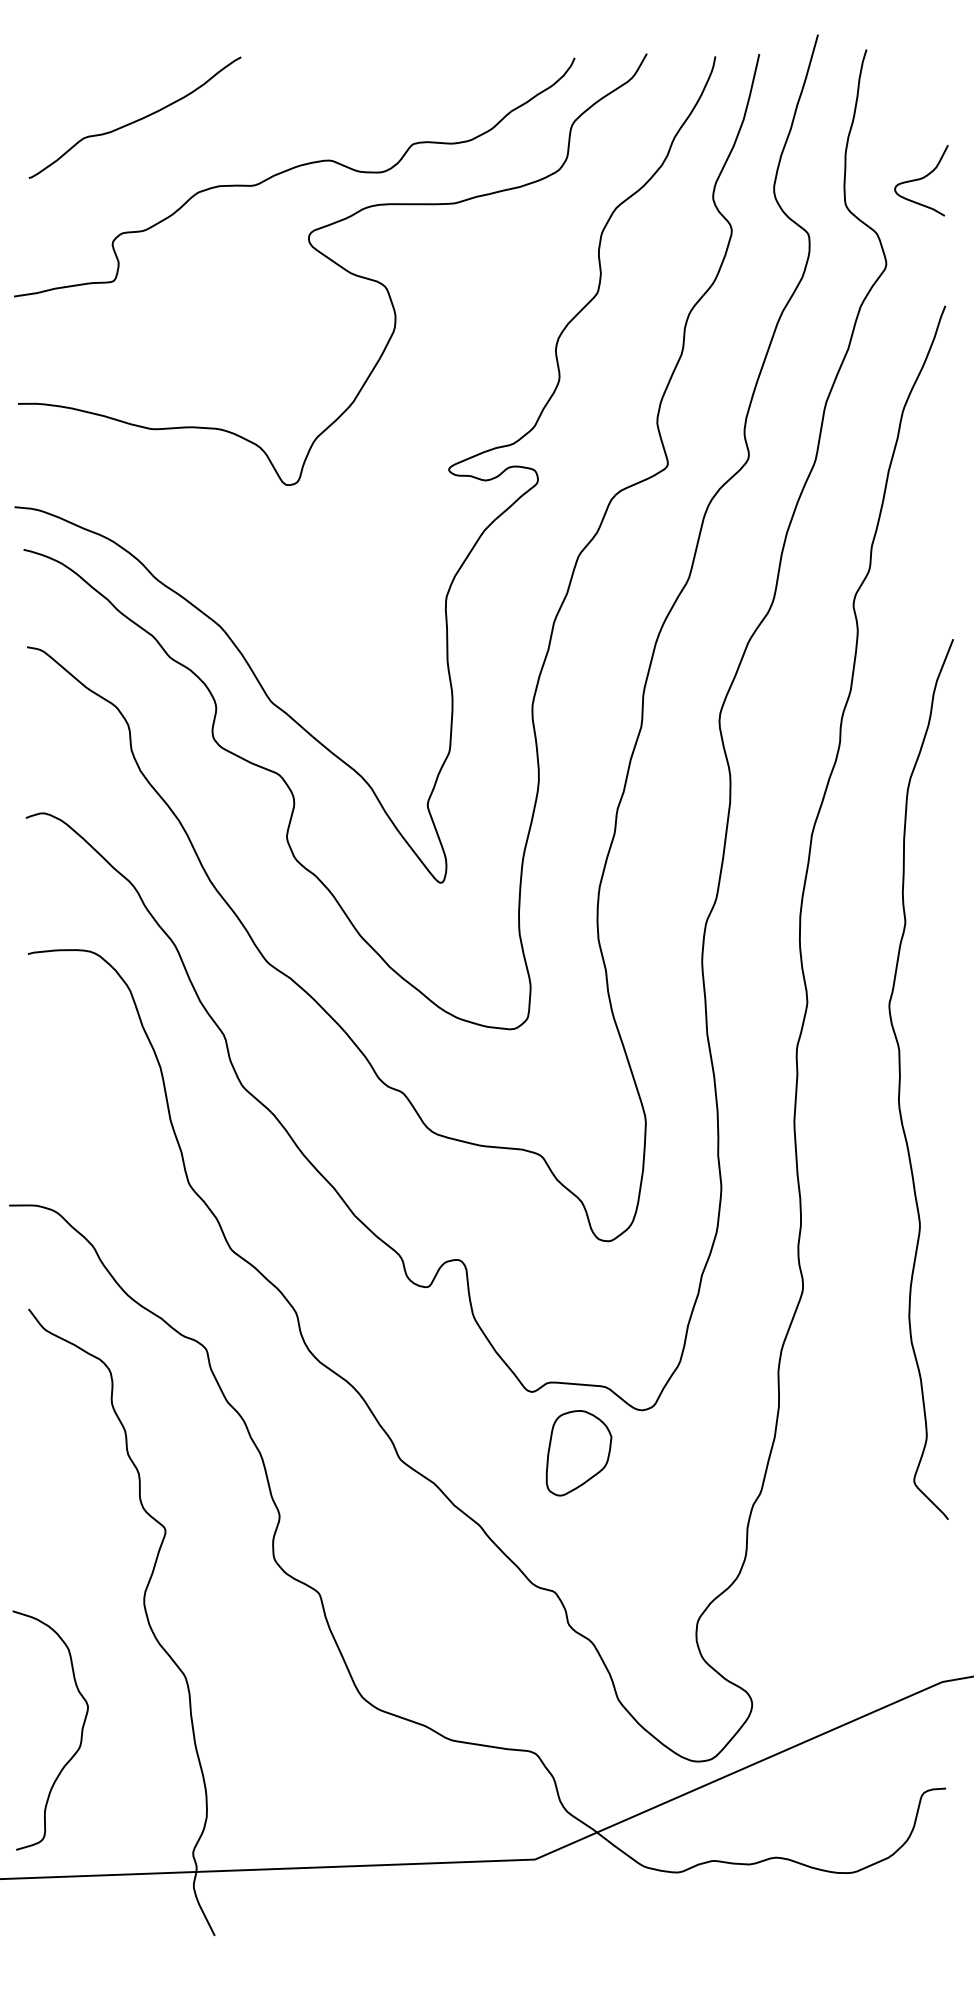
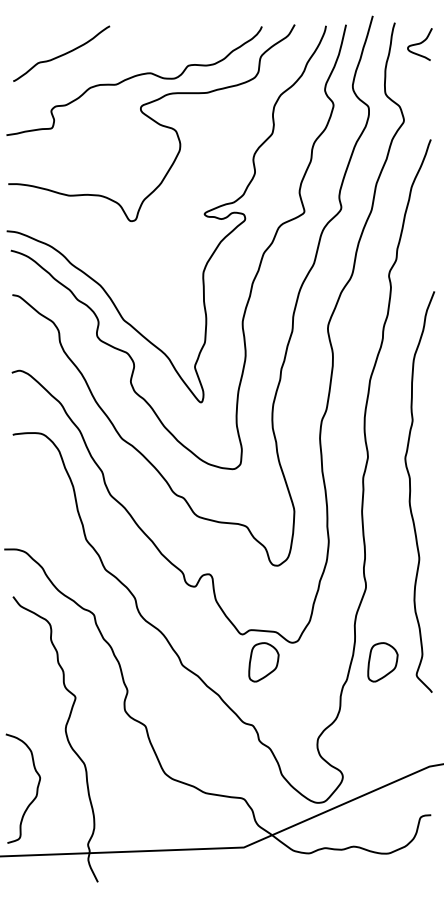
curve: (920, 180) -> (419, 44), moved
part: (839, 1453) -> (382, 662), added

